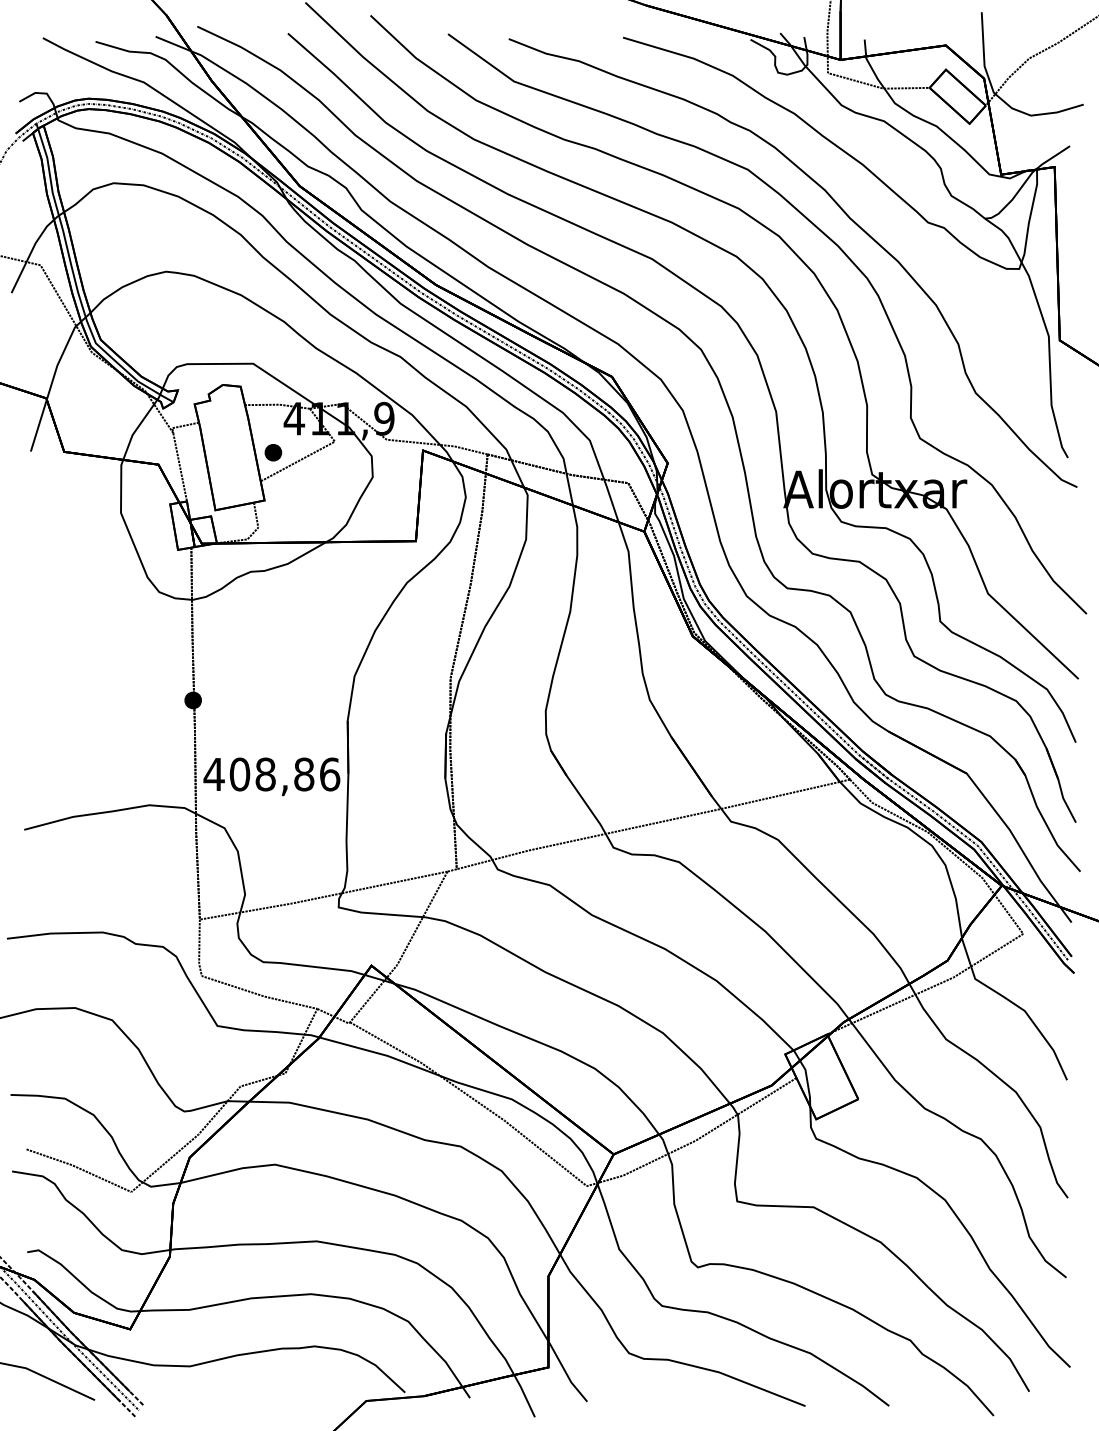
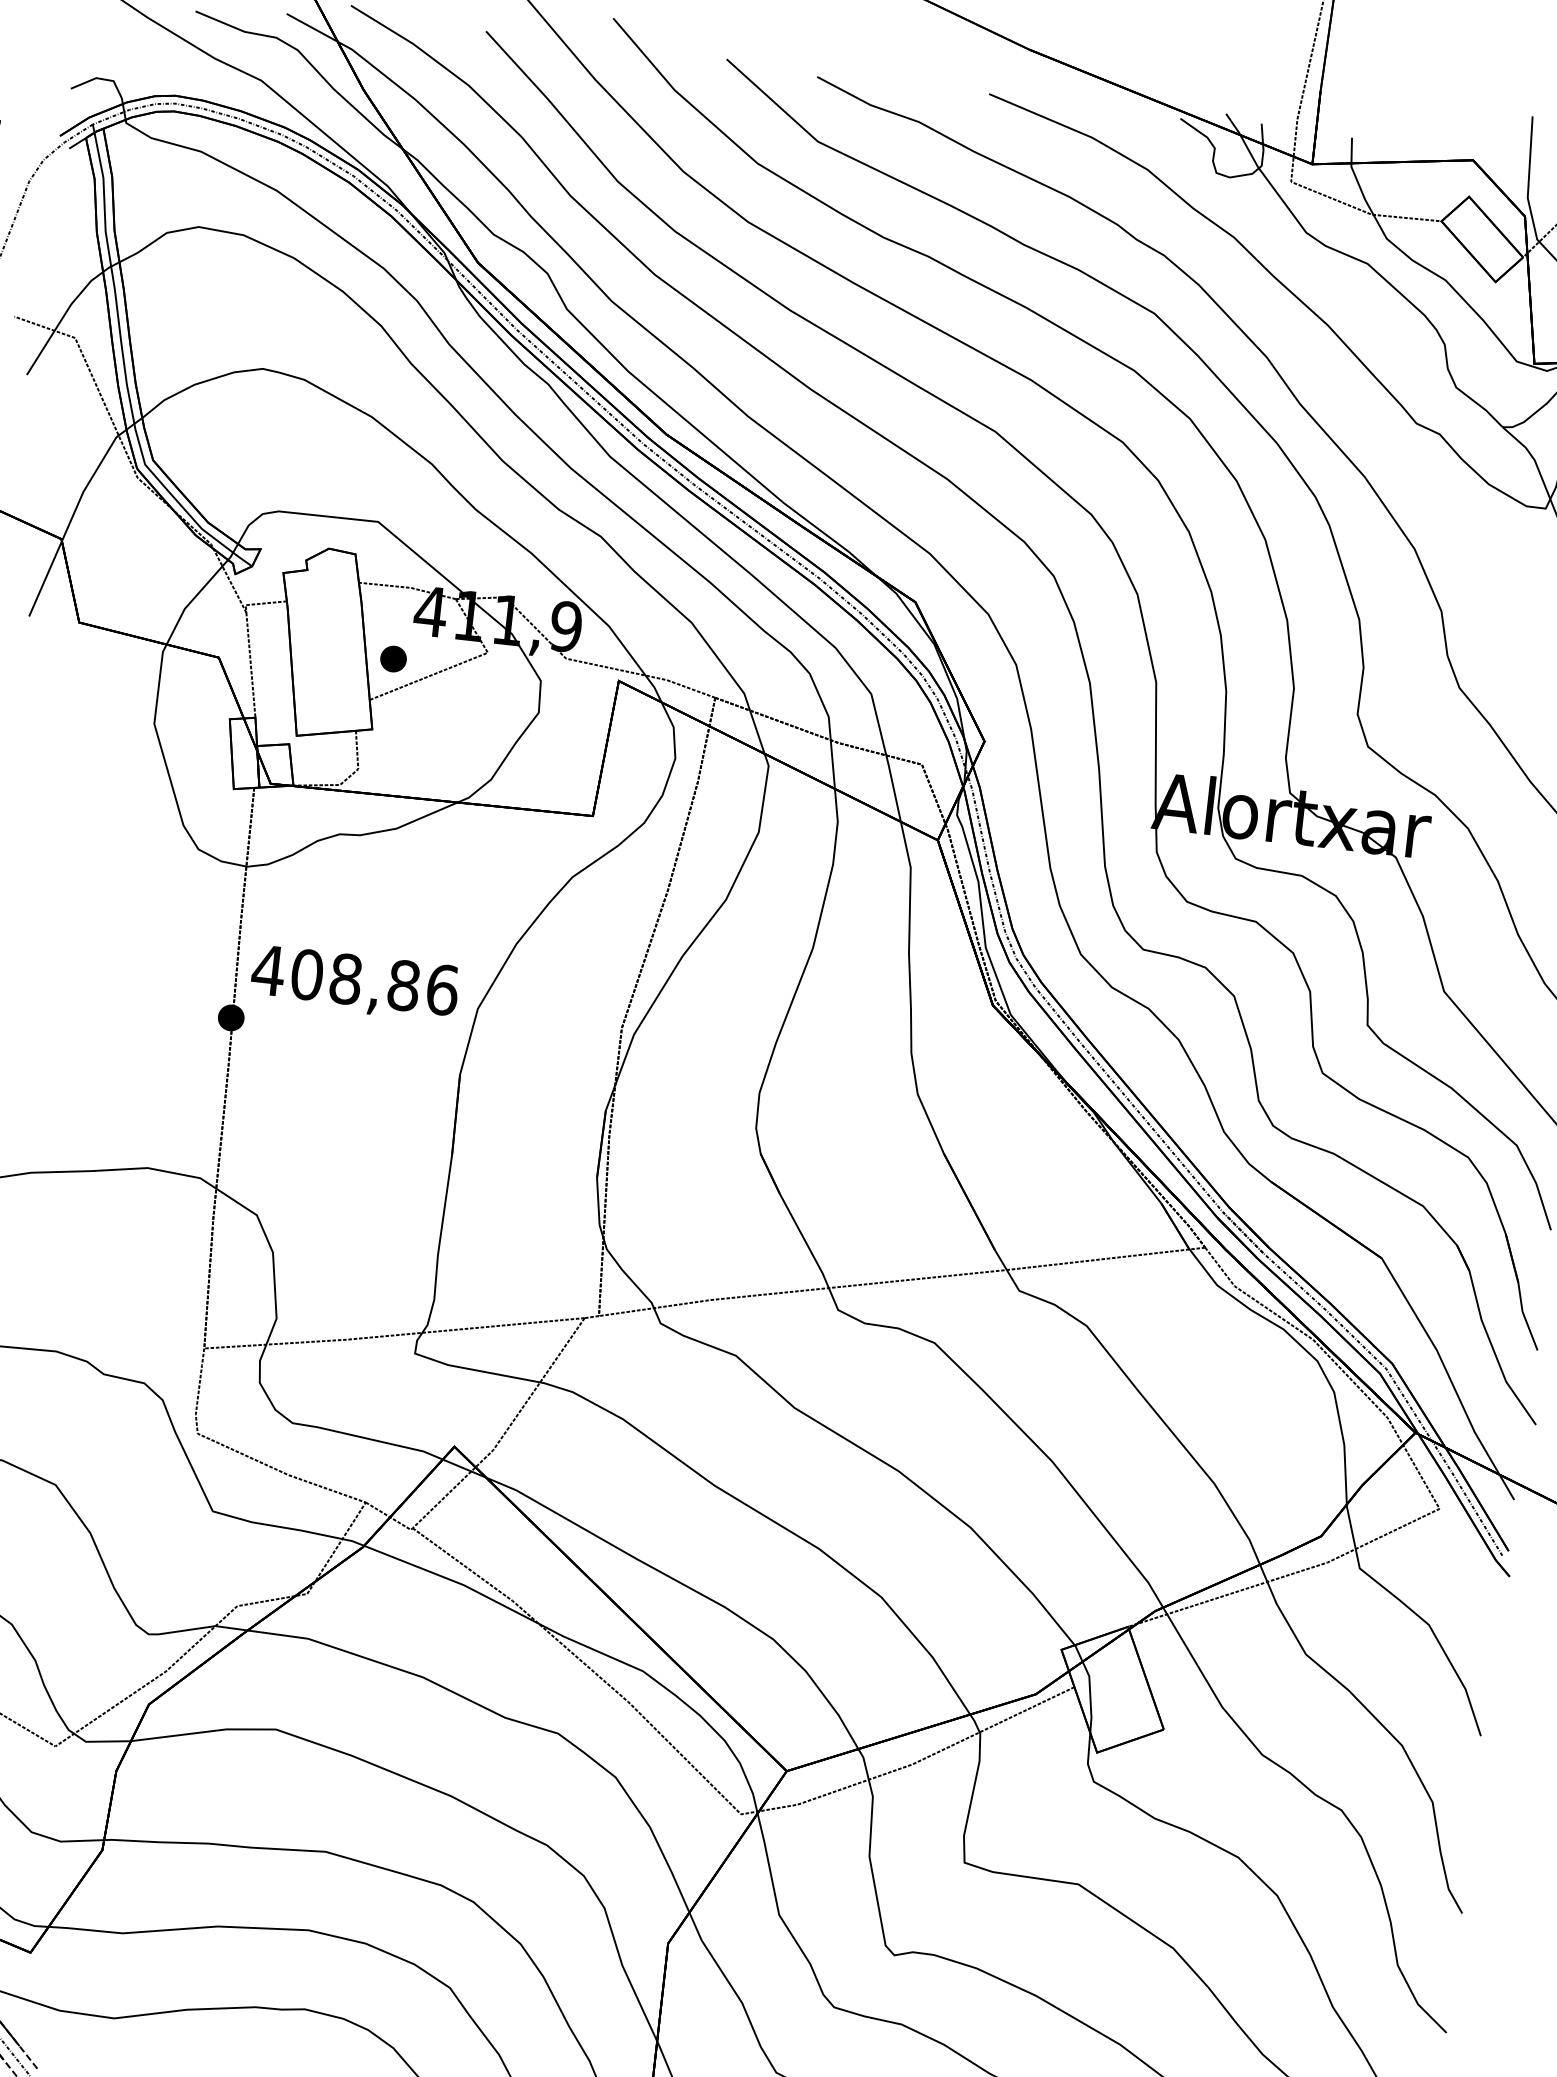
text: (271, 776) -> (354, 983), moved

